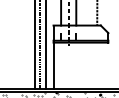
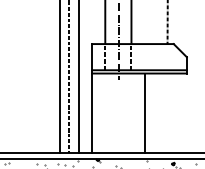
line: (83, 65) -> (143, 112), added

